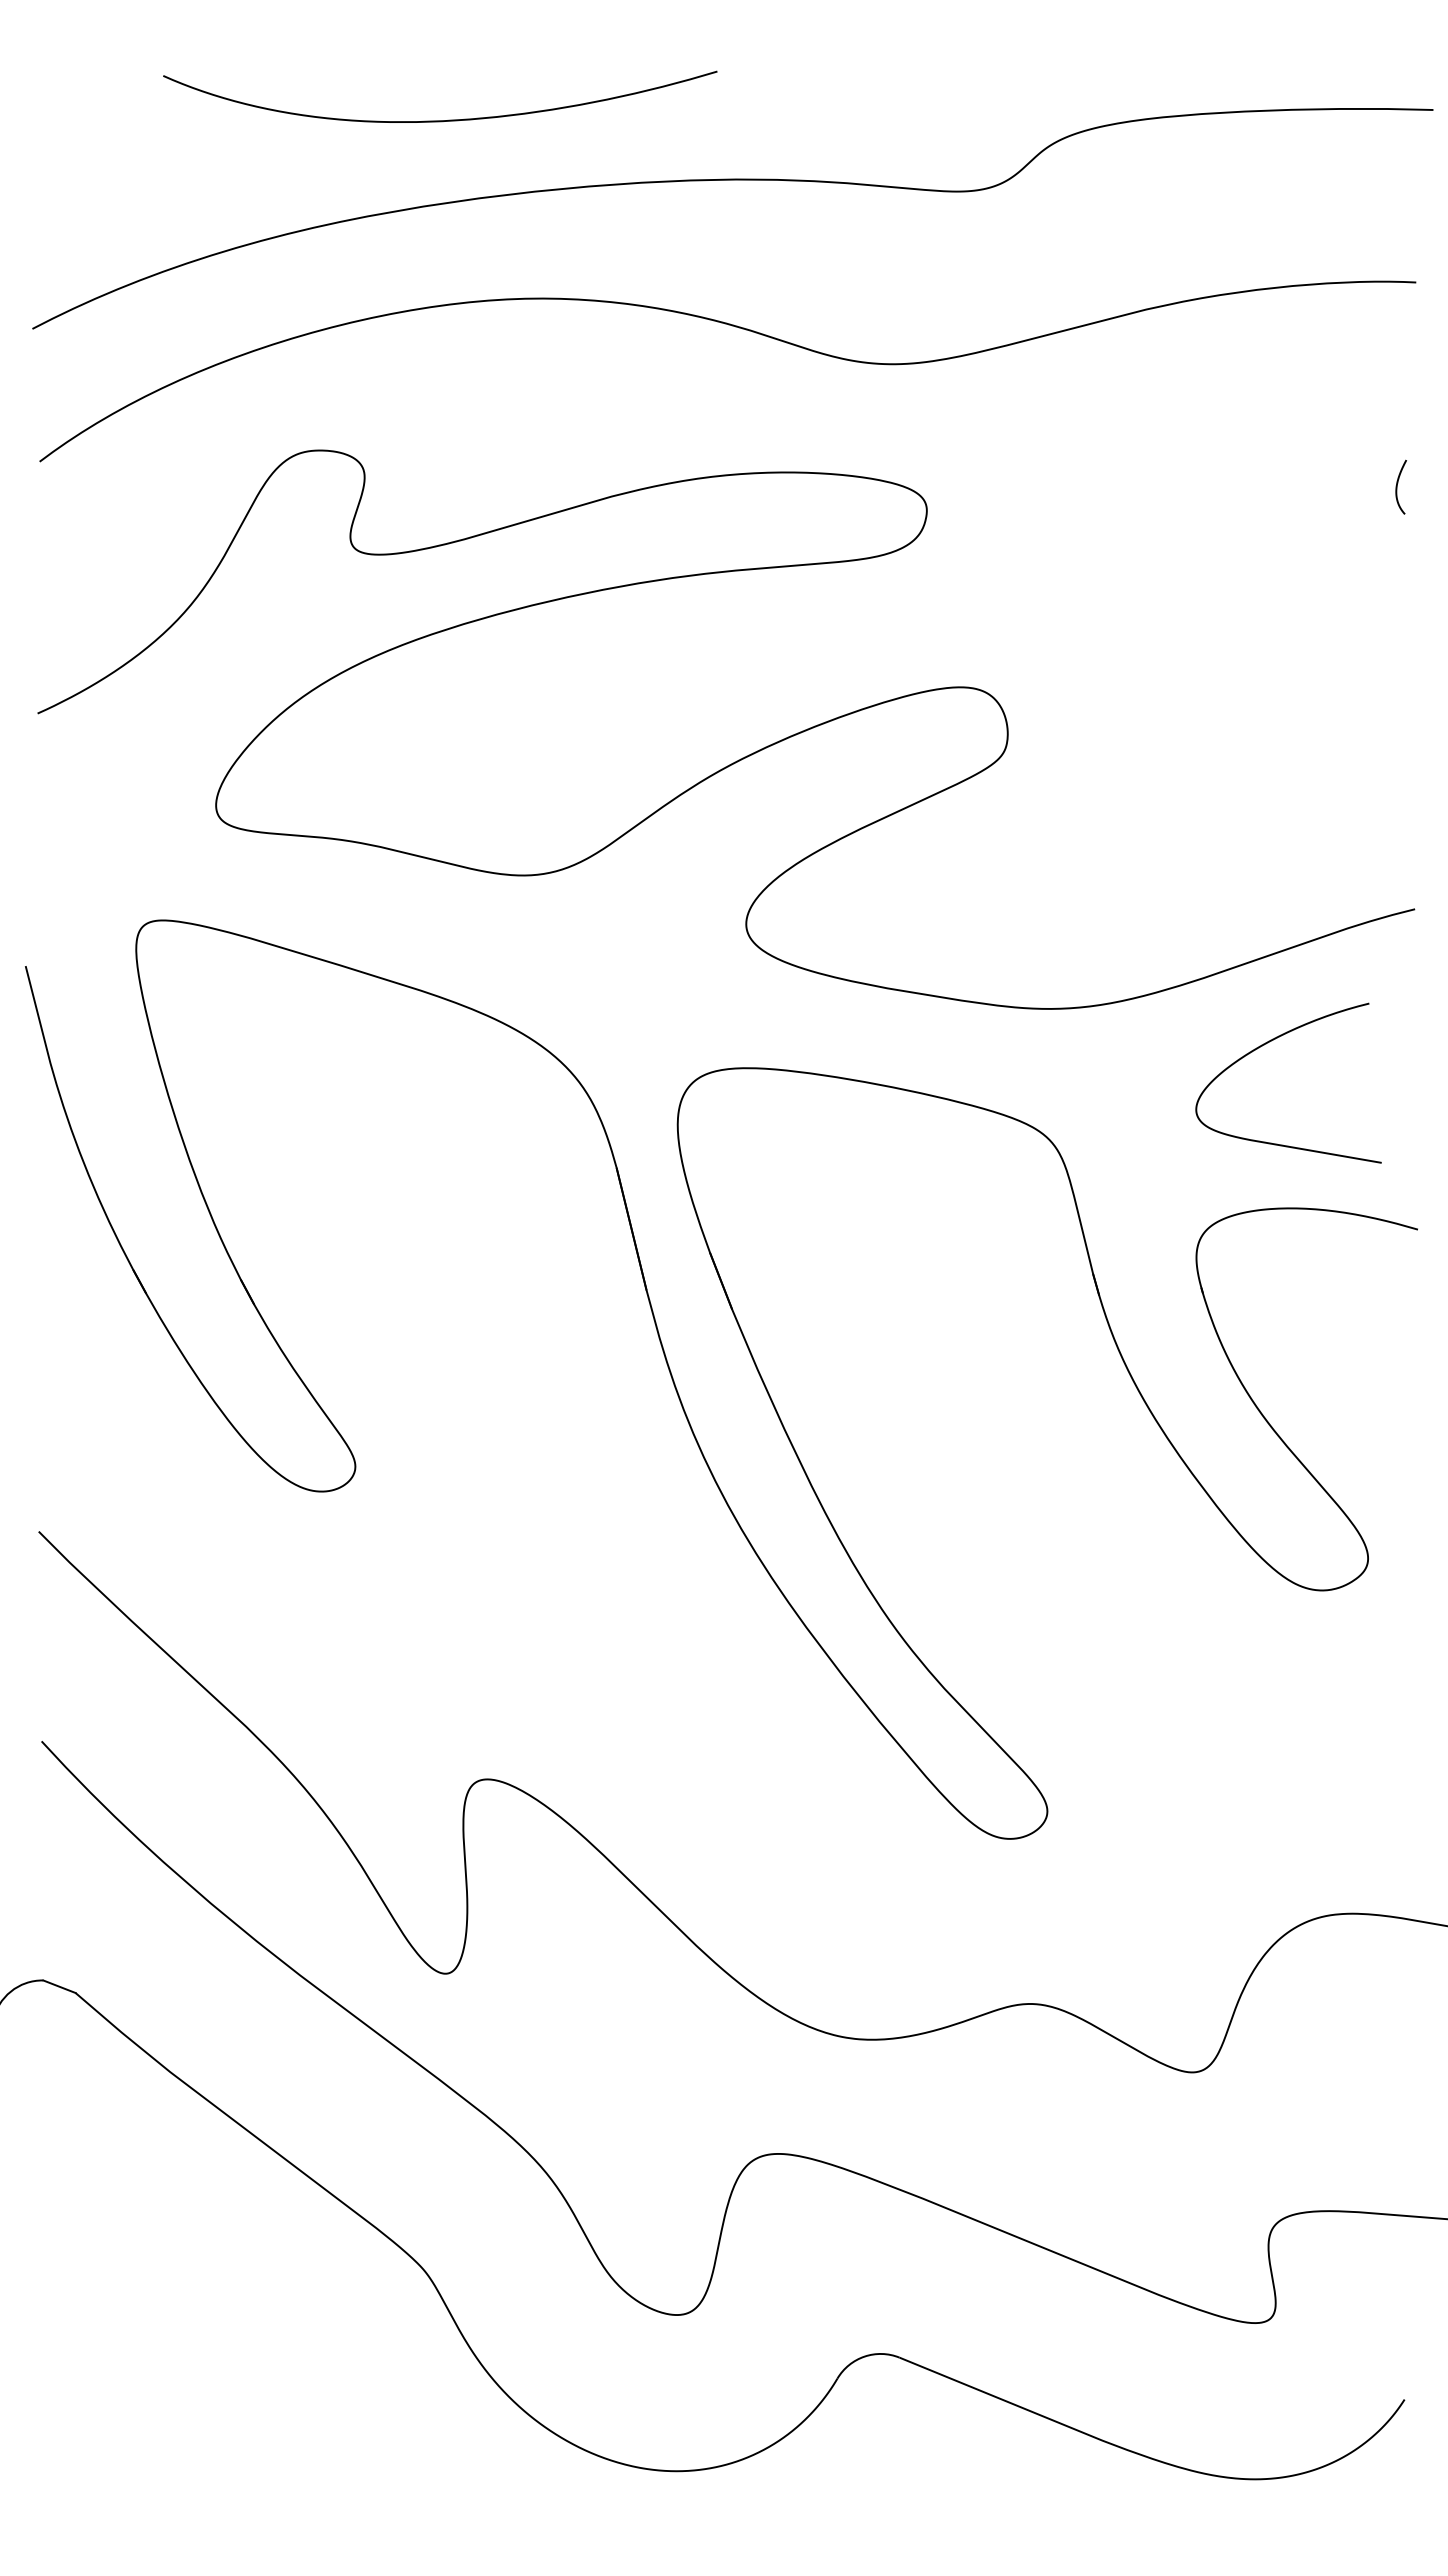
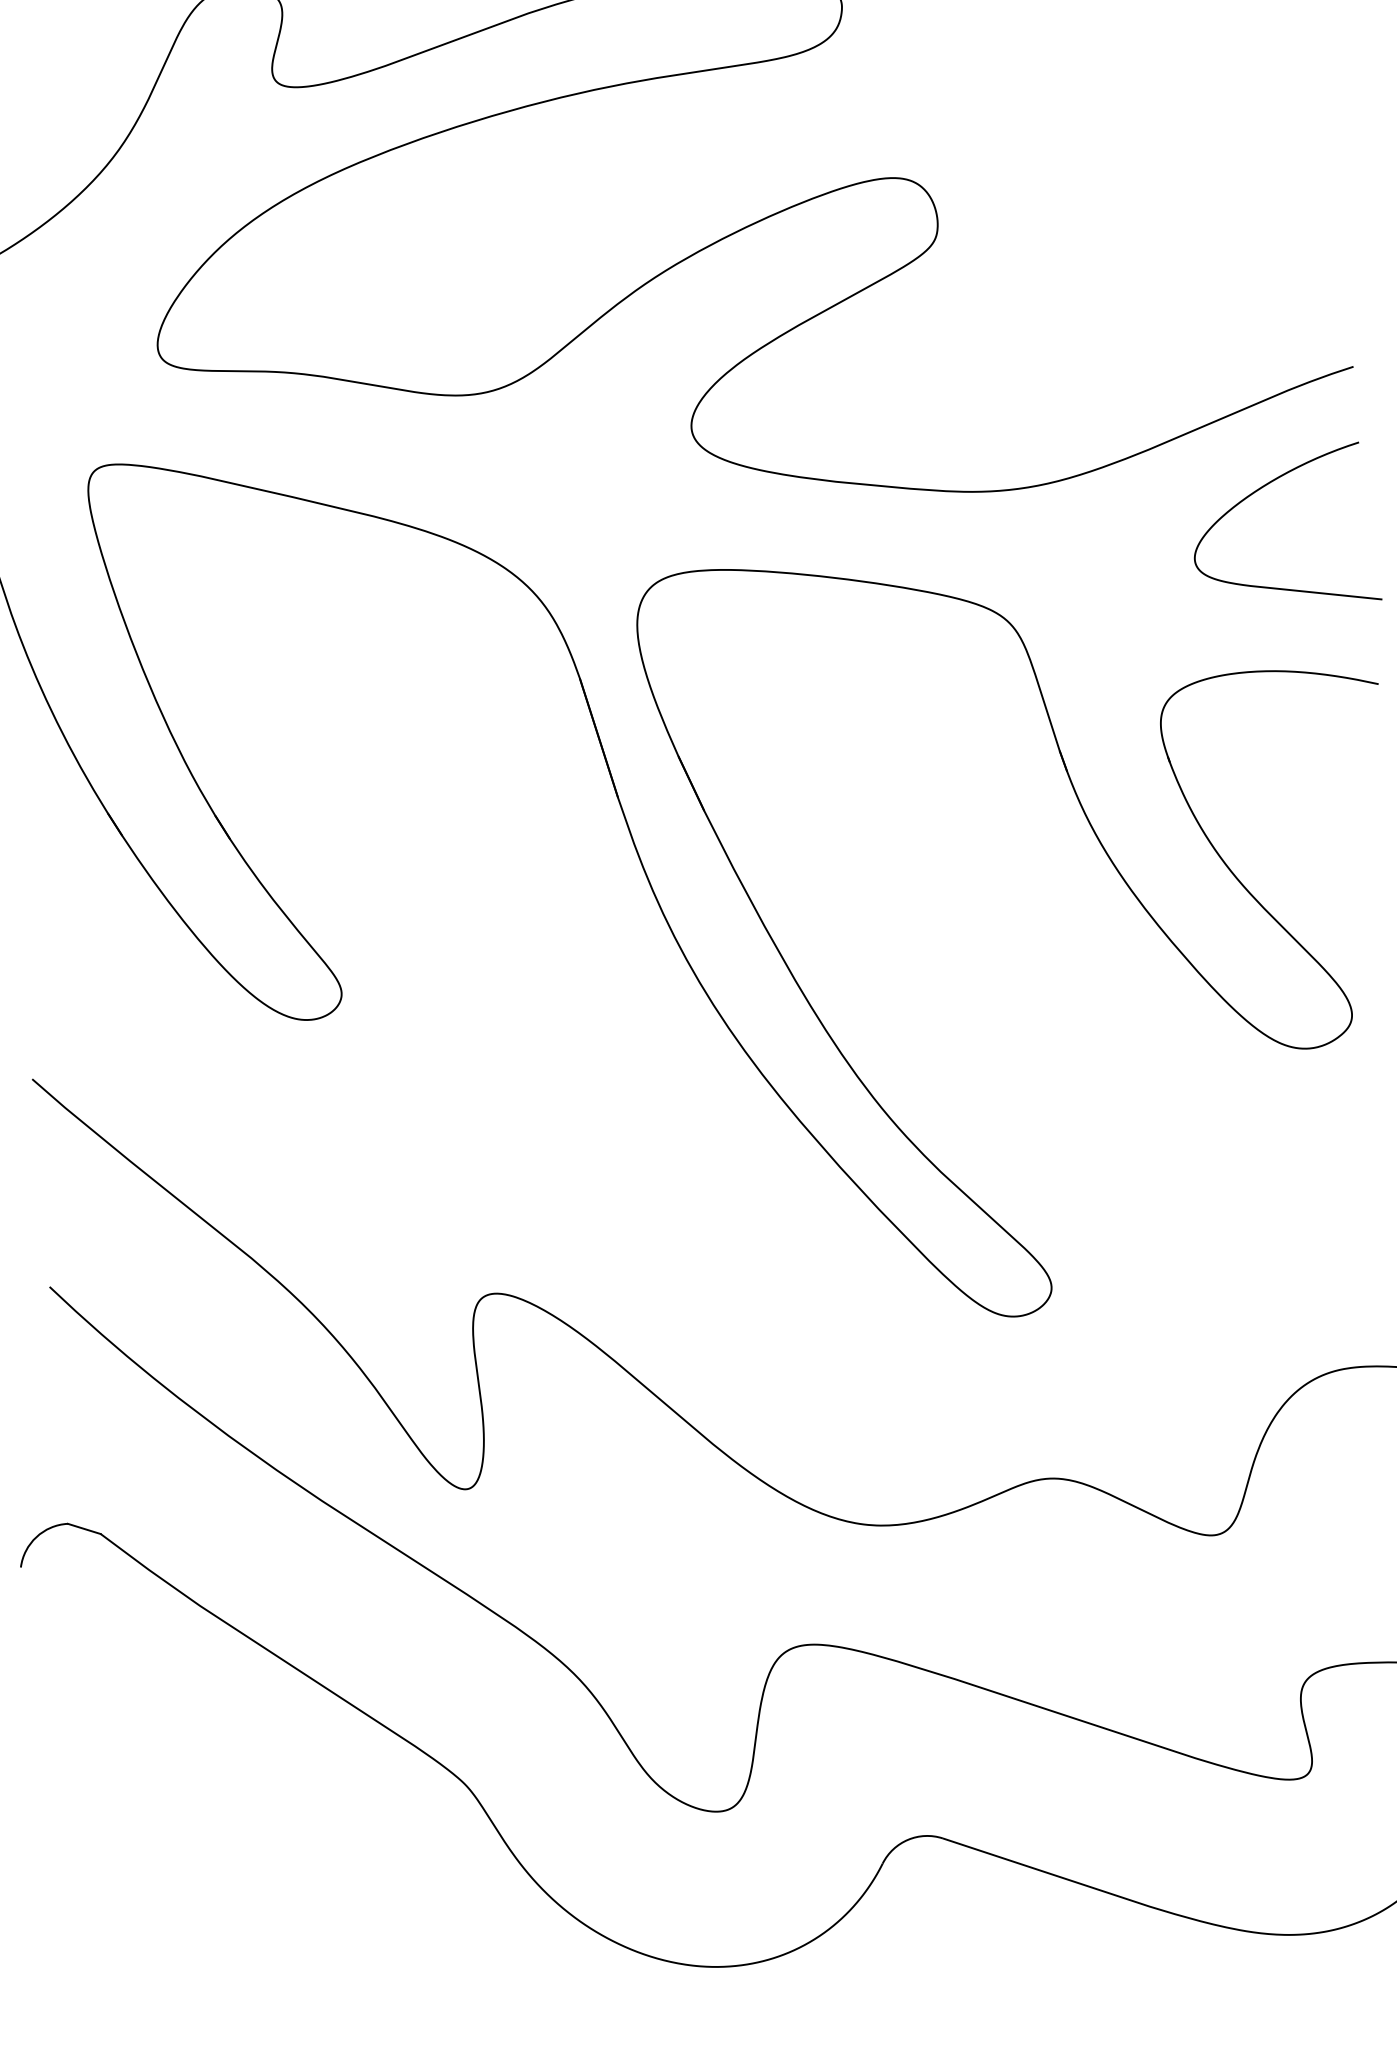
curve: (1268, 1043) -> (1261, 488), moved

